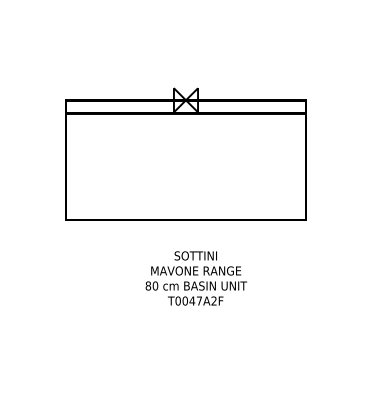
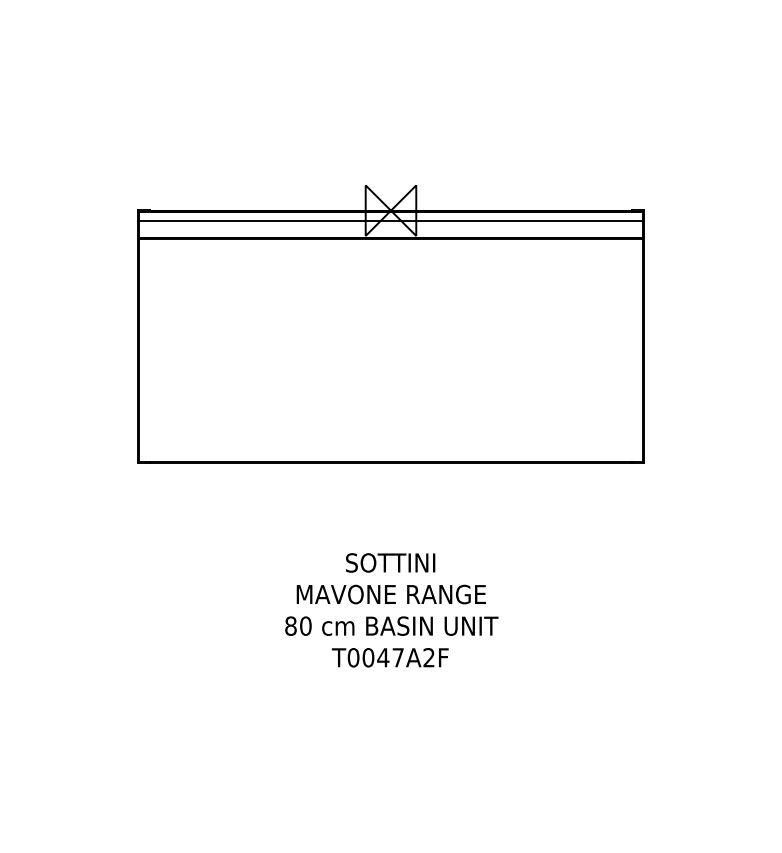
line: (185, 105) -> (389, 221), added
text: (195, 278) -> (389, 610), moved

